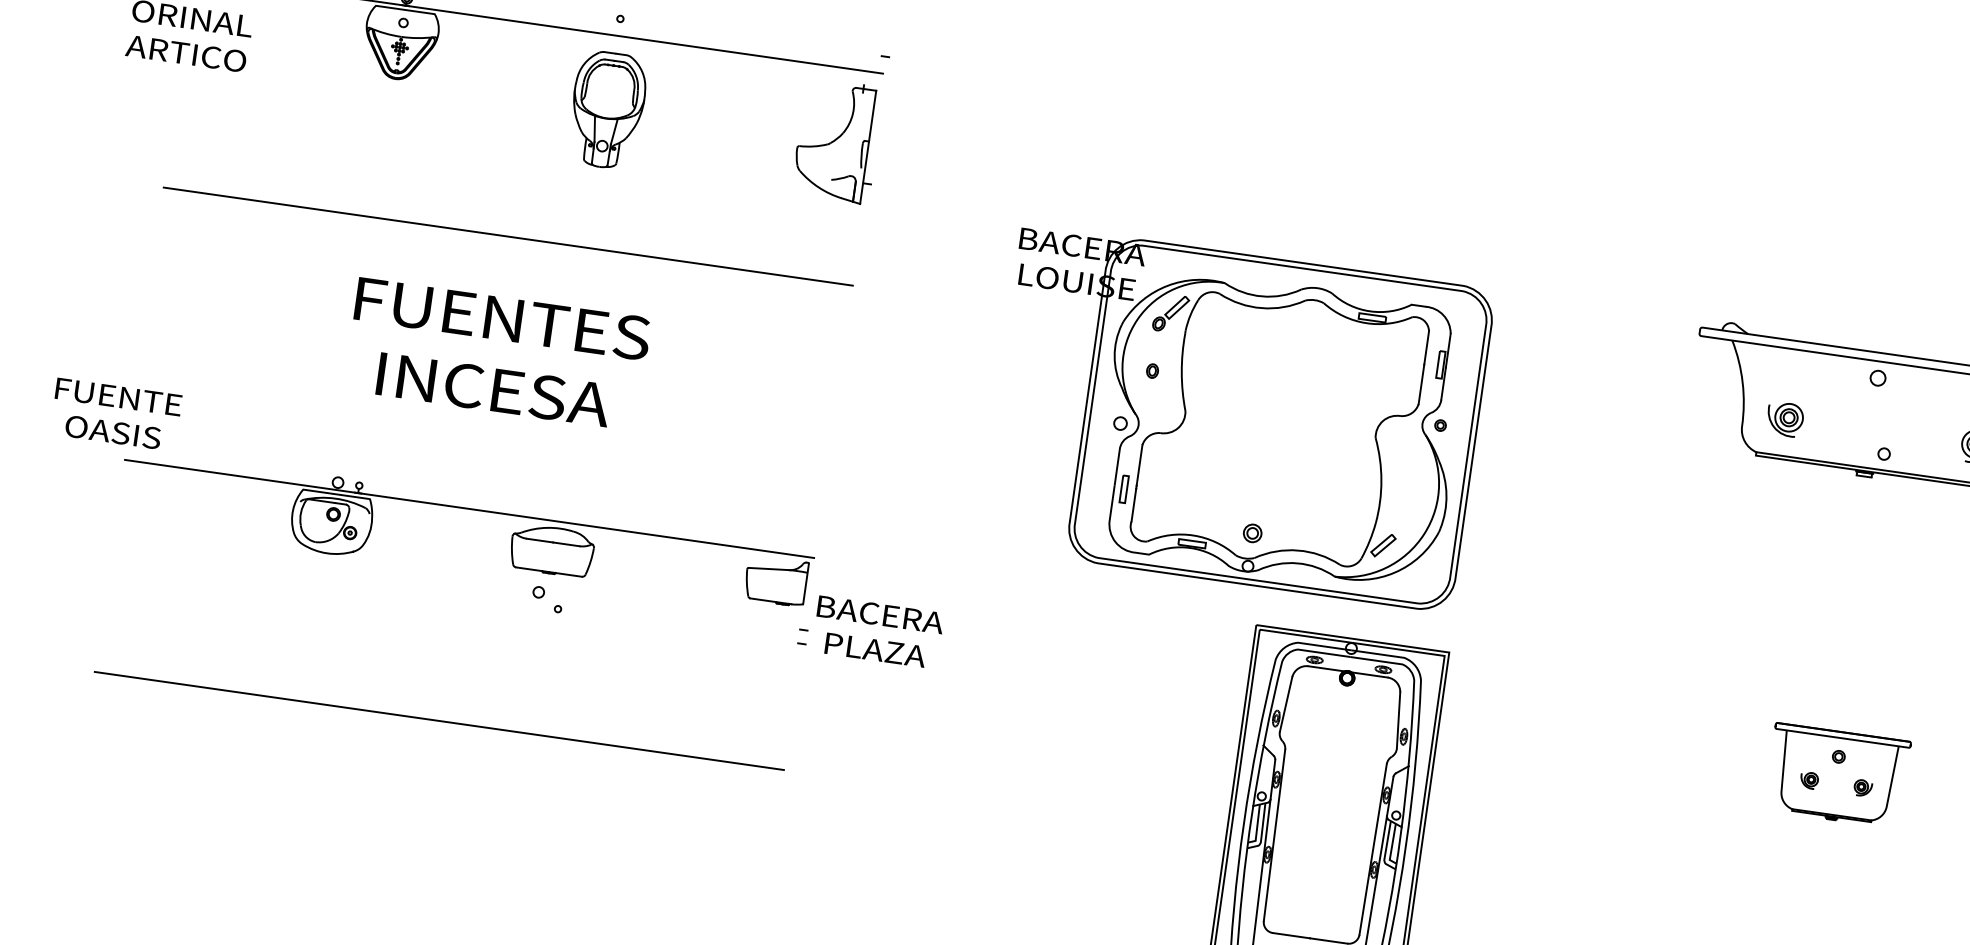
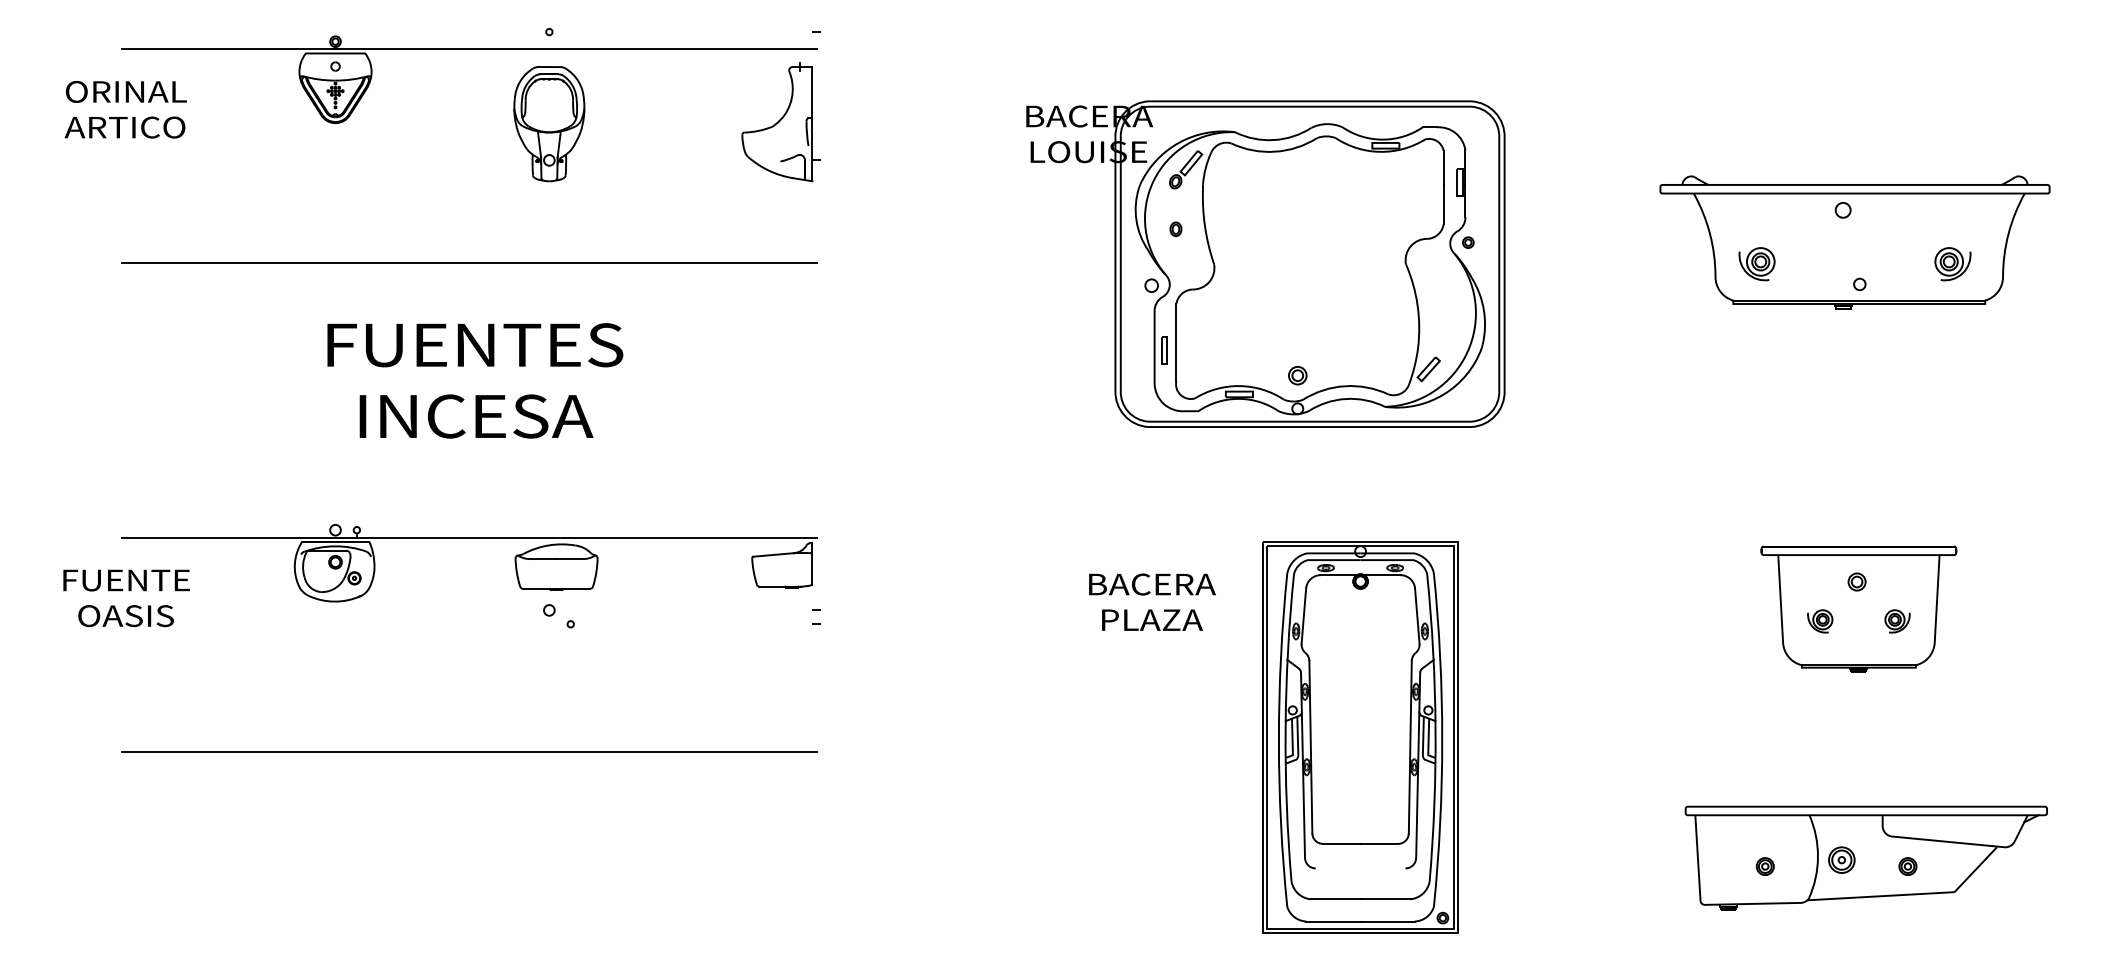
text: (116, 414) -> (126, 598), moved
part: (1236, 417) -> (1265, 263), moved
text: (878, 631) -> (1152, 601), moved
part: (1837, 775) -> (1858, 608), size x1.43

